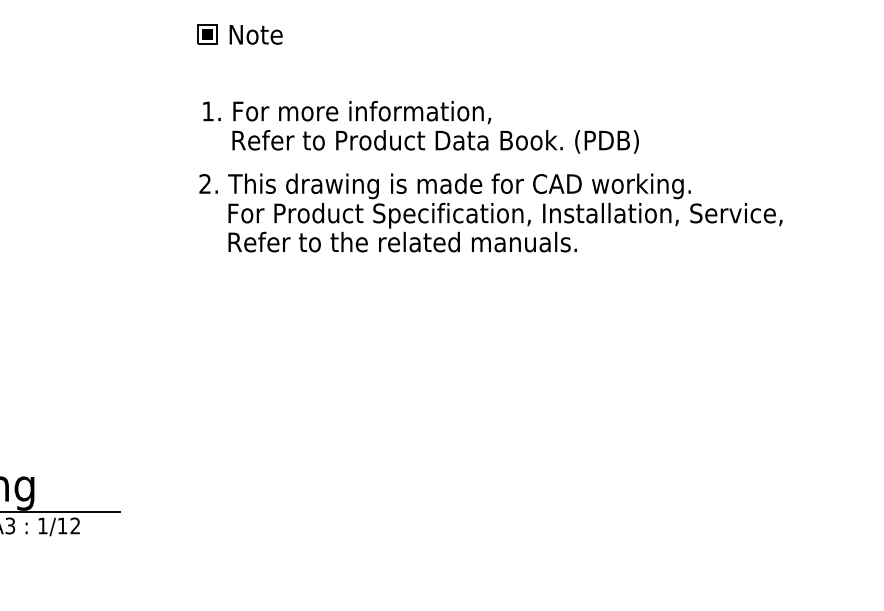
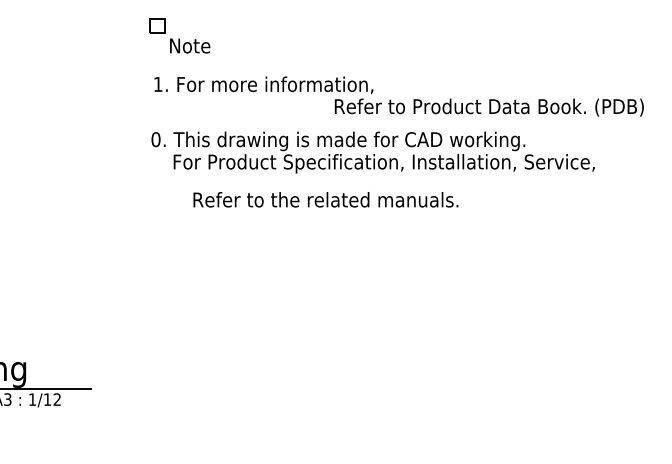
fill: (207, 34) -> (157, 25), removed
text: (255, 34) -> (189, 45), moved
text: (435, 141) -> (489, 107), moved
text: (205, 183) -> (156, 139), 2. -> 0.
text: (402, 241) -> (325, 199), moved

